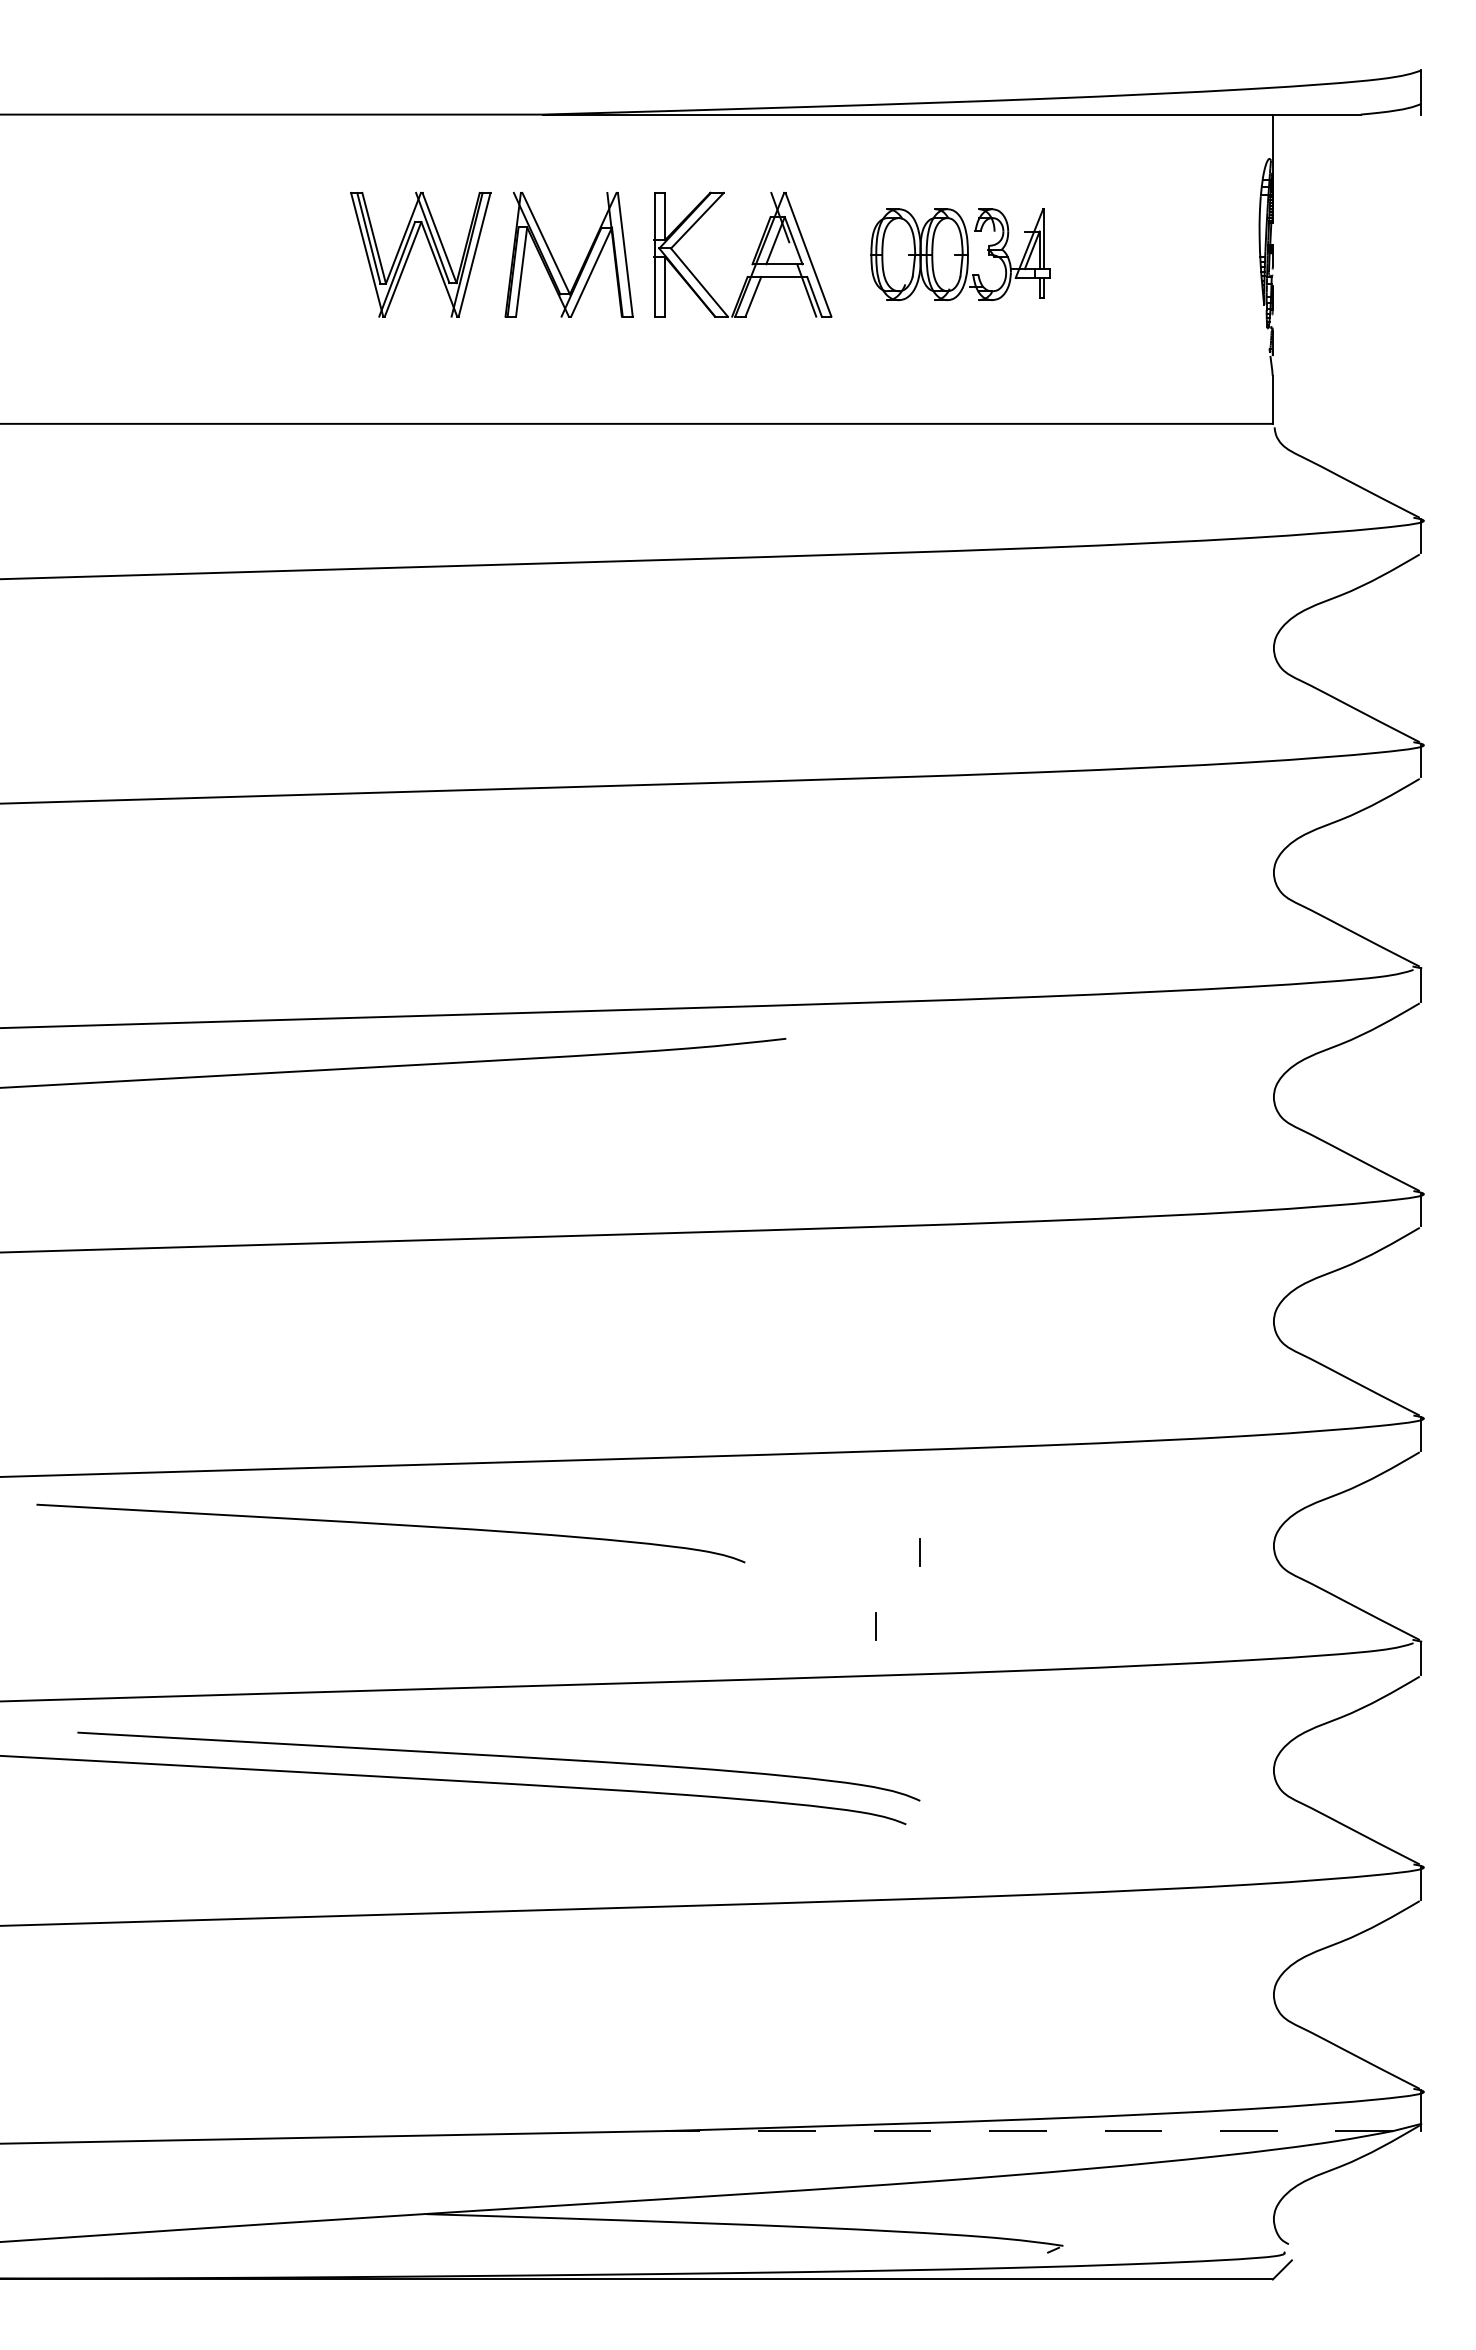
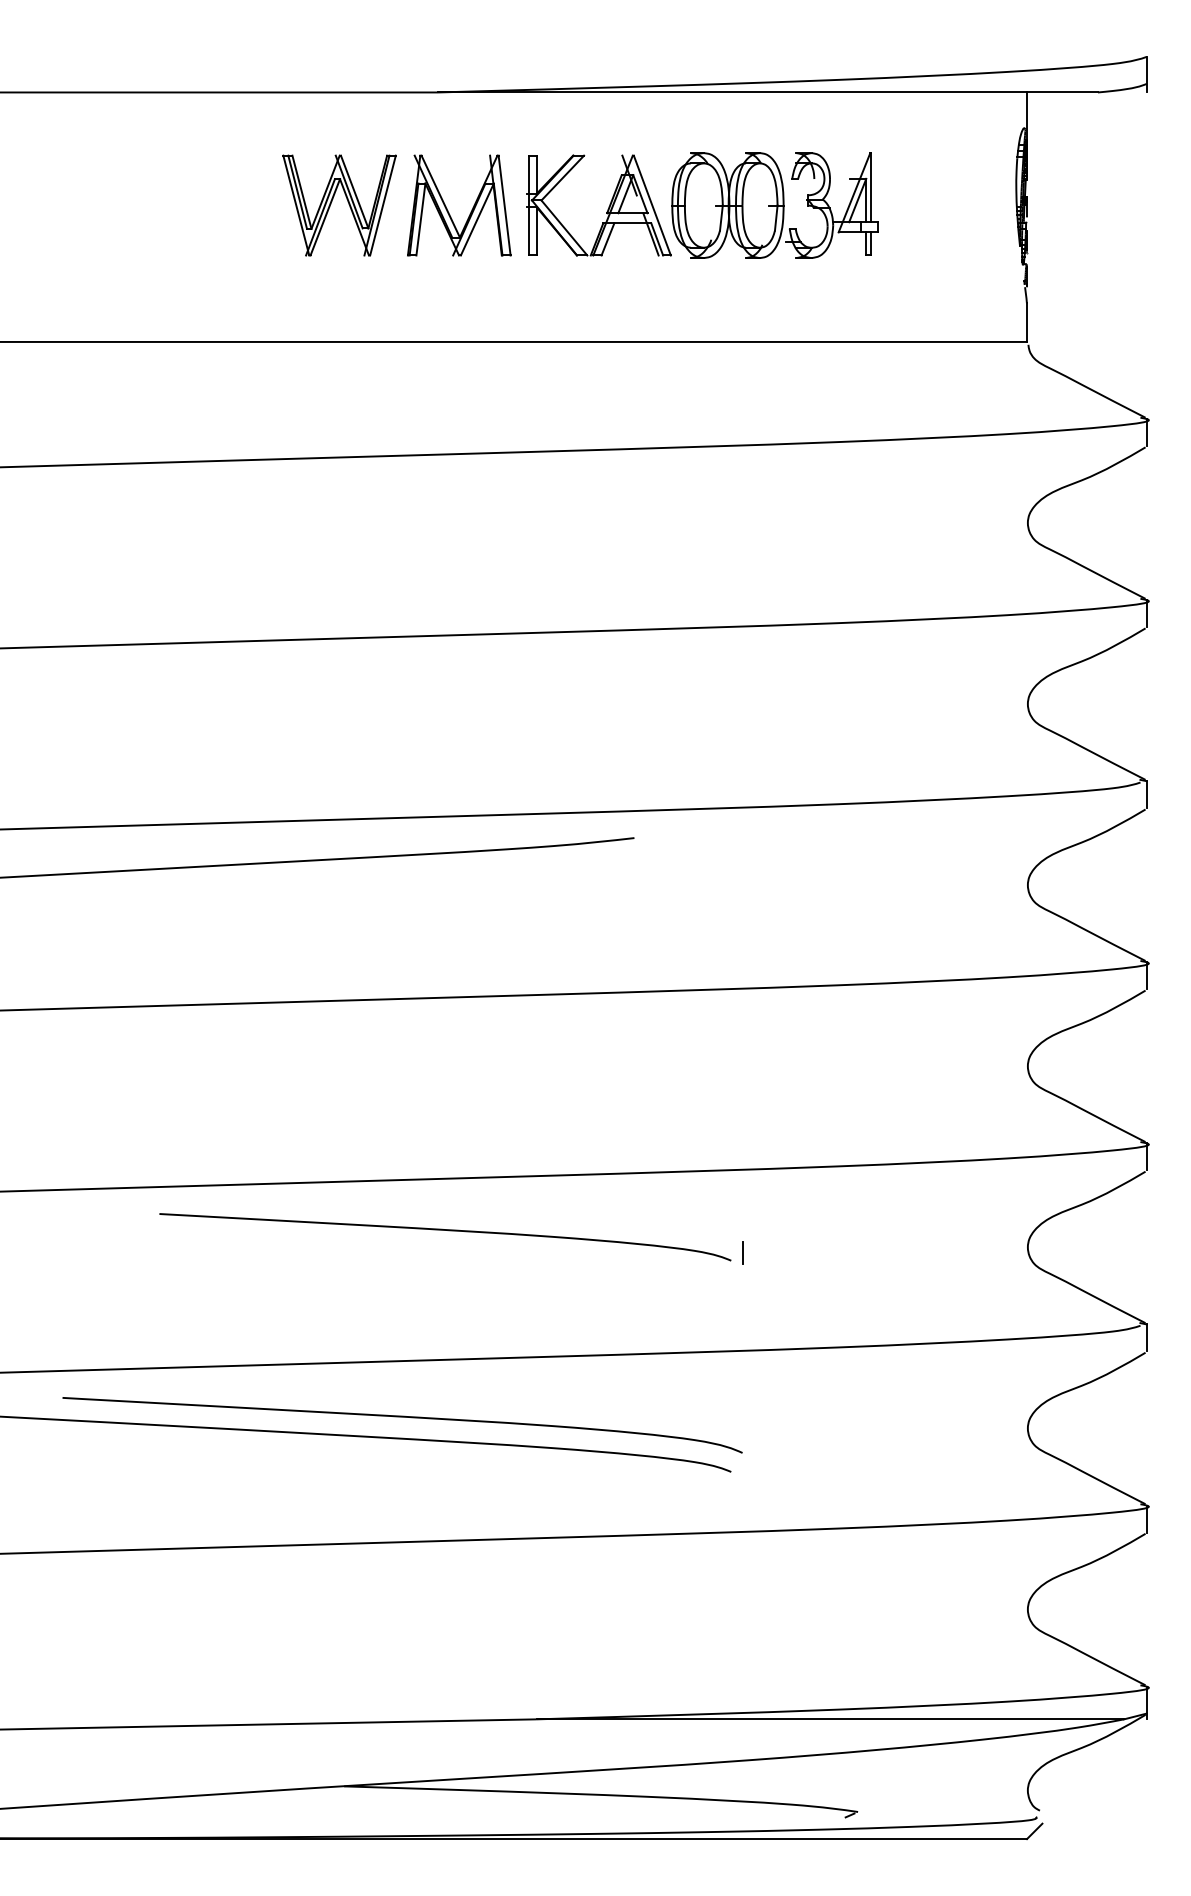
part: (960, 254) -> (775, 205), size x1.43
curve: (390, 1525) -> (445, 1230), moved
line: (875, 1626) -> (706, 1312), removed
line: (1028, 2131) -> (829, 1719), dashed -> solid

